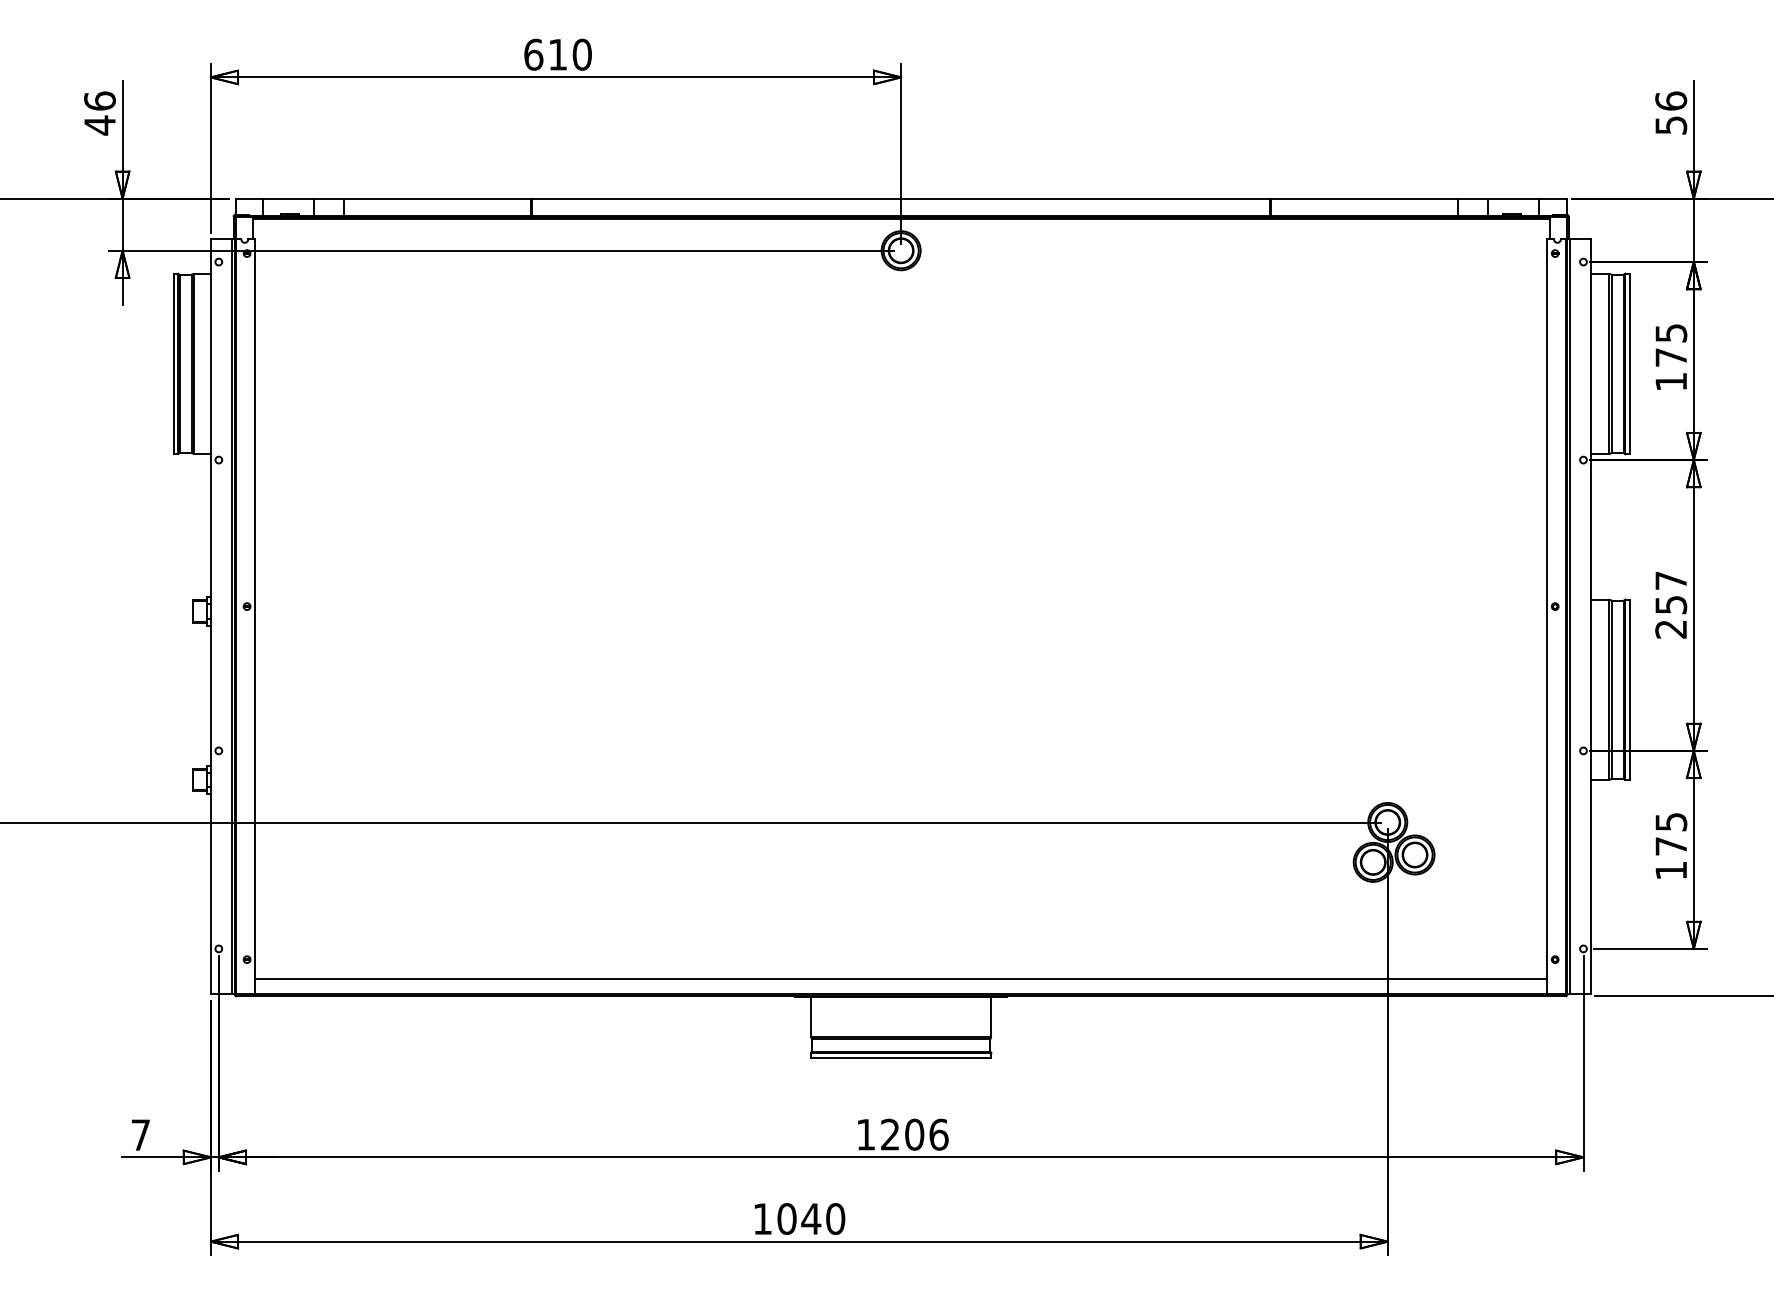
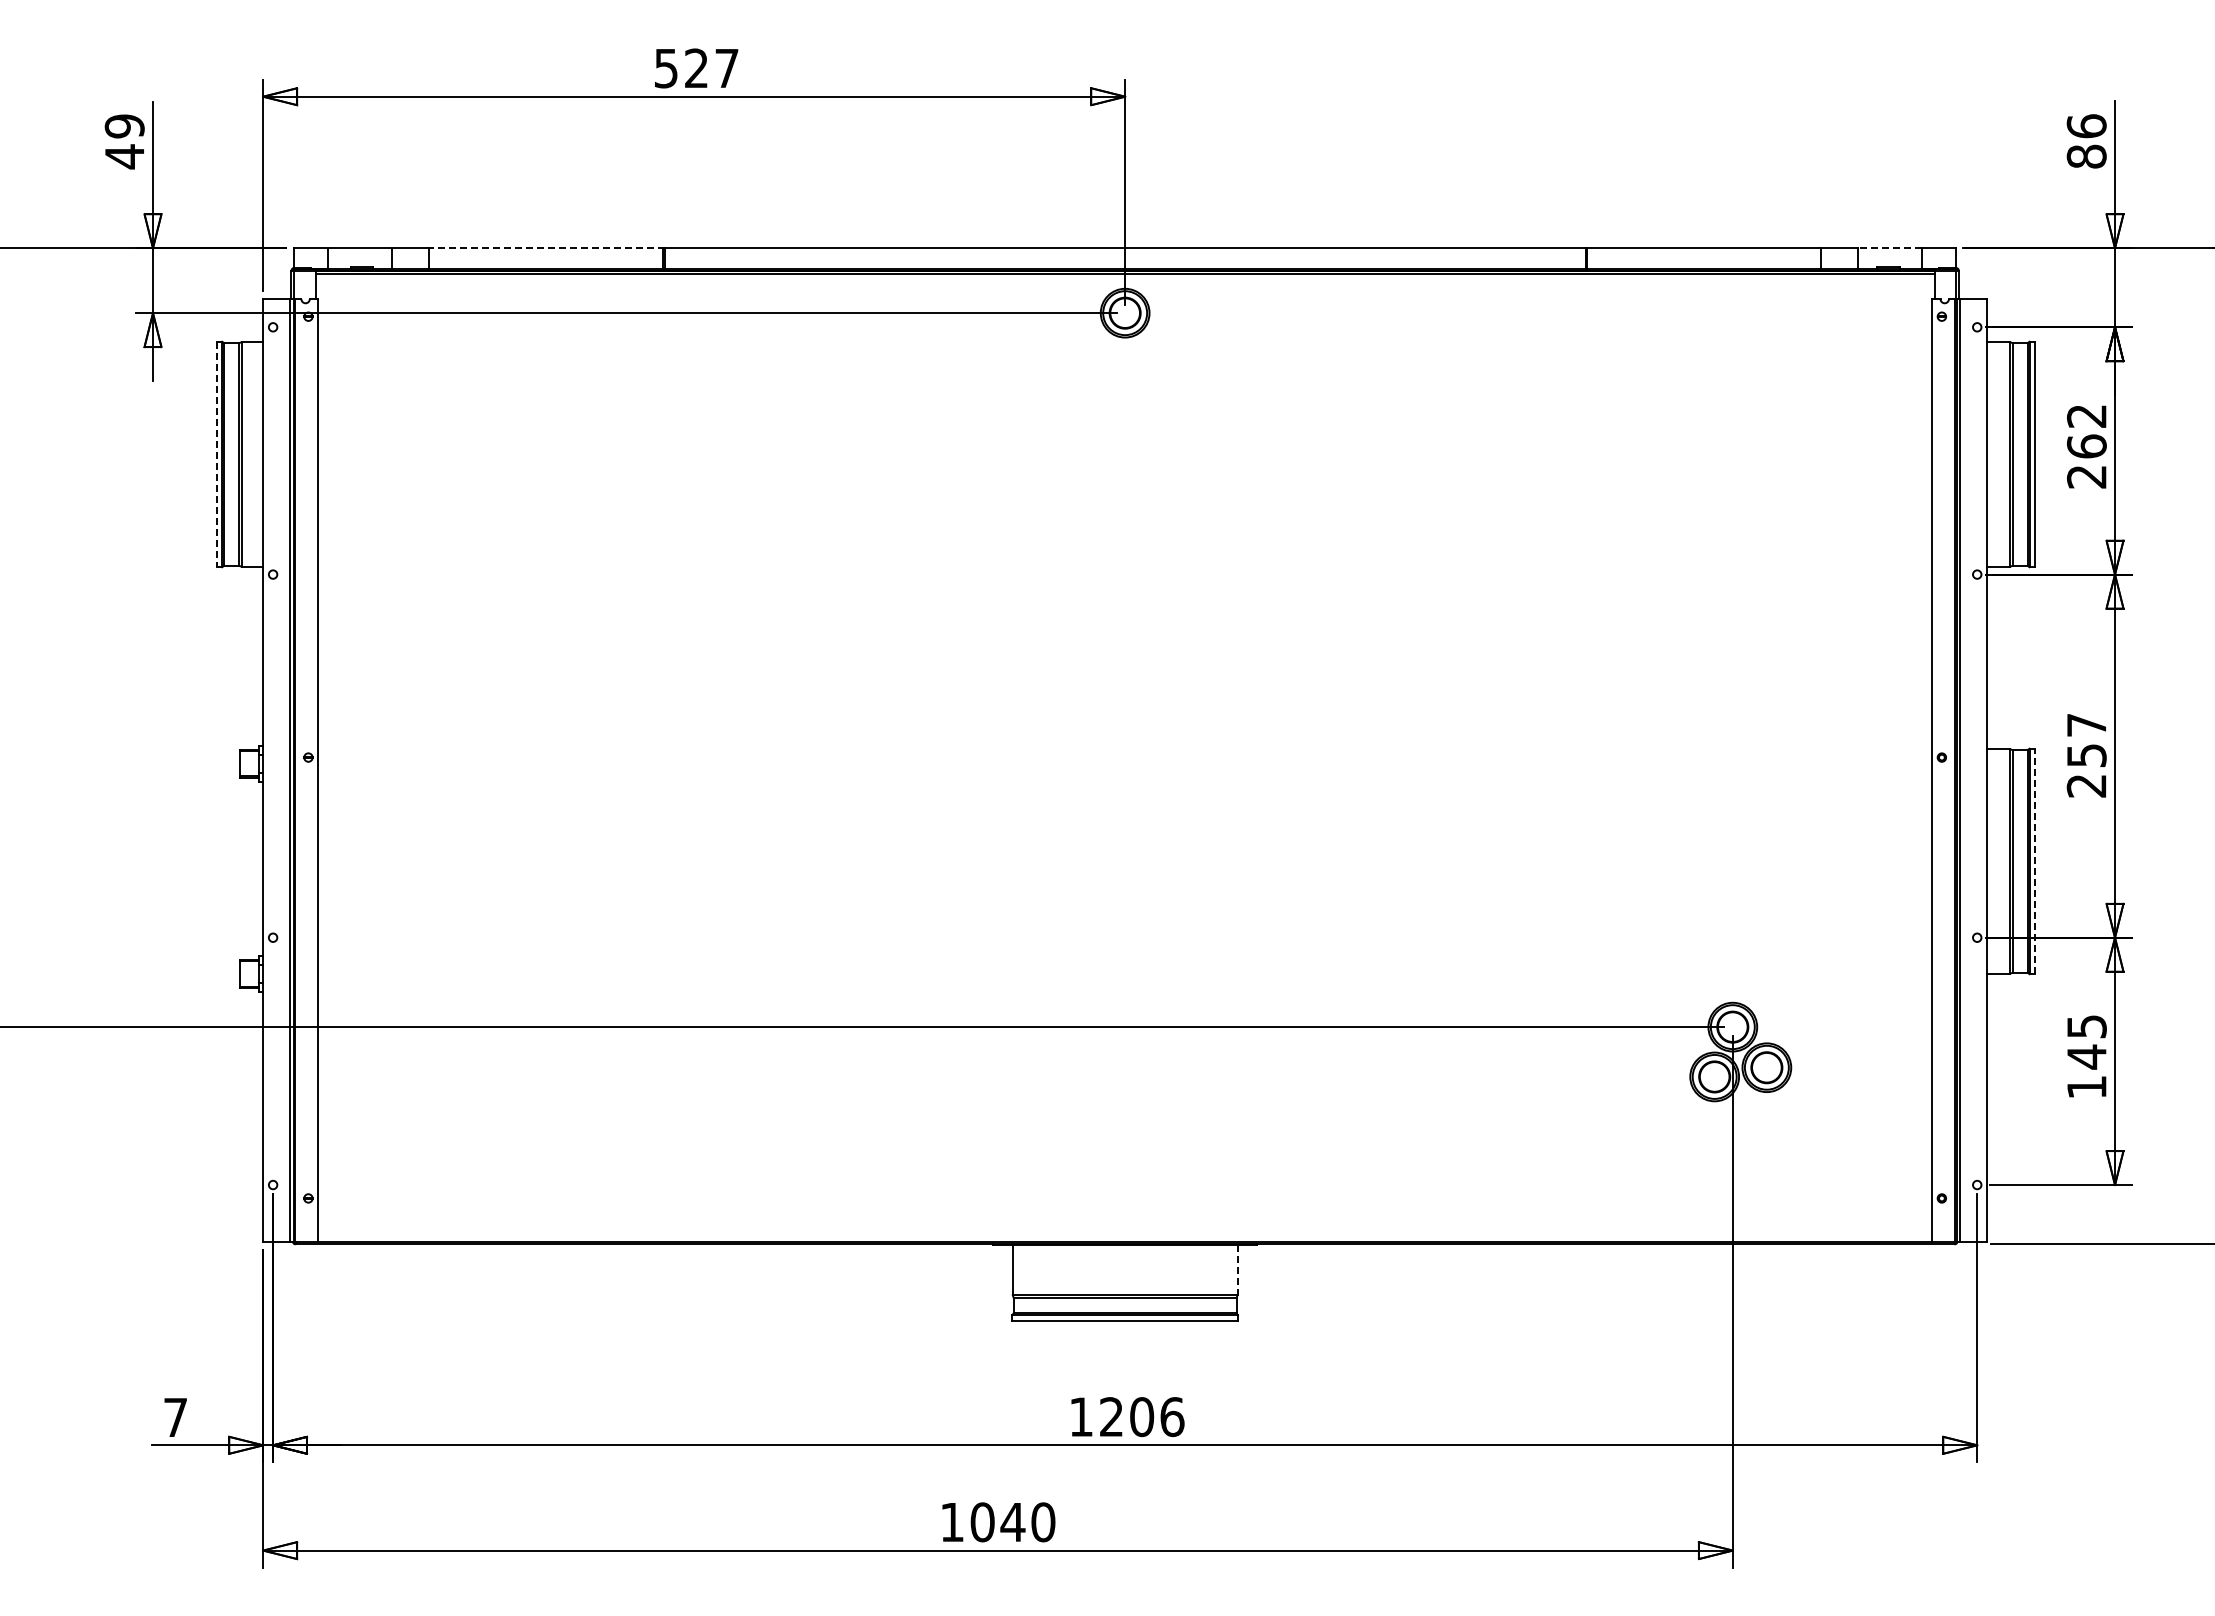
text: (557, 54) -> (696, 68), 610 -> 527
text: (99, 101) -> (124, 126), 46 -> 49
text: (1670, 125) -> (2086, 156), 56 -> 86
line: (438, 198) -> (547, 248), solid -> dashed
line: (1513, 198) -> (1889, 248), solid -> dashed
text: (1670, 357) -> (2086, 446), 175 -> 262
line: (173, 363) -> (216, 454), solid -> dashed
line: (1630, 689) -> (2035, 861), solid -> dashed
text: (1670, 845) -> (2086, 1056), 175 -> 145
line: (901, 979) -> (1125, 1223), removed
line: (991, 1017) -> (1237, 1270), solid -> dashed

